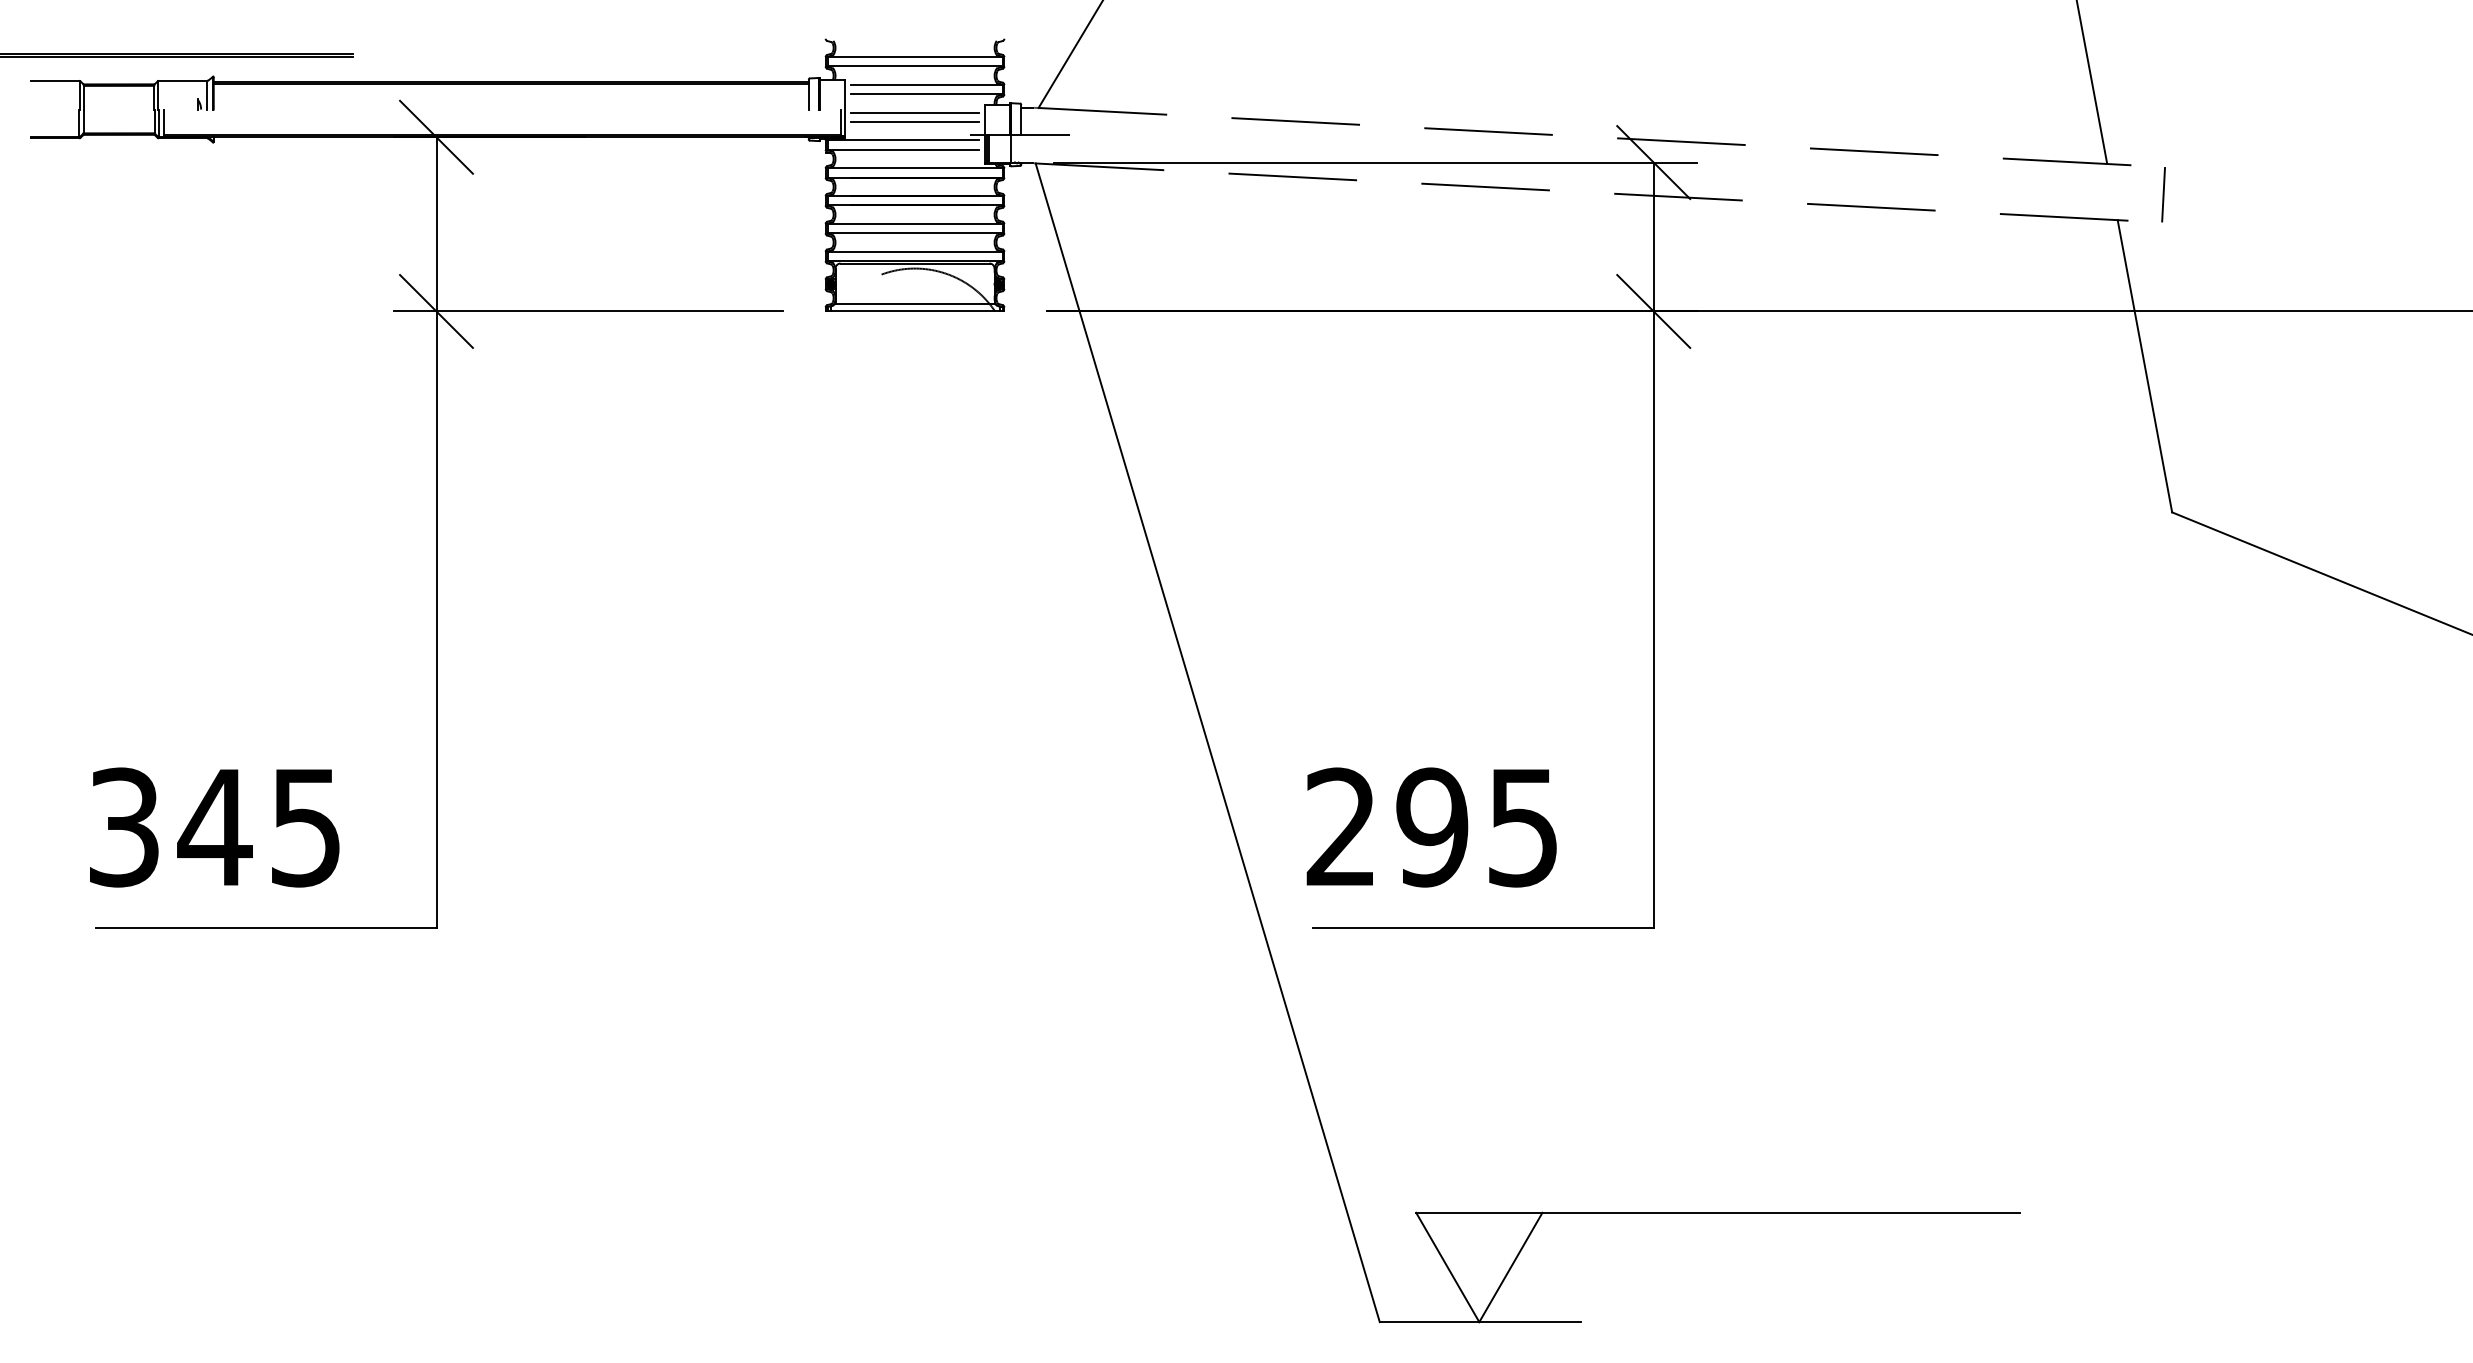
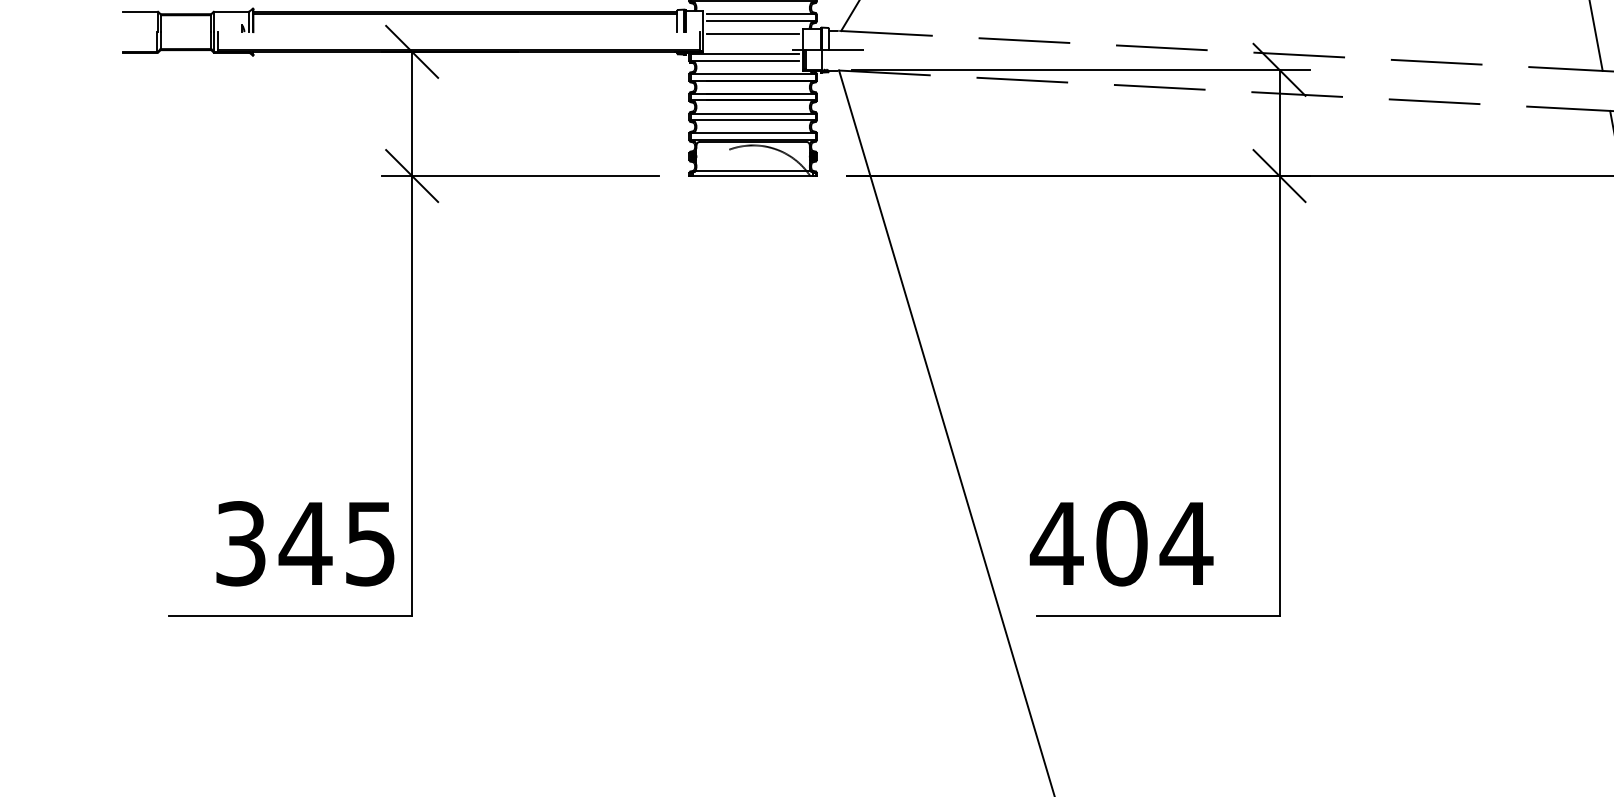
line: (914, 122) -> (752, 41), removed
text: (214, 827) -> (305, 543), moved
text: (1432, 827) -> (1121, 543), 295 -> 404

